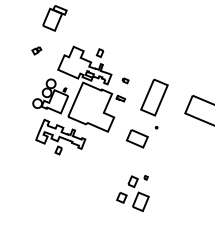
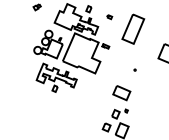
part: (125, 80) -> (109, 16), moved
part: (154, 97) -> (133, 29), moved
part: (136, 138) -> (121, 92), moved

